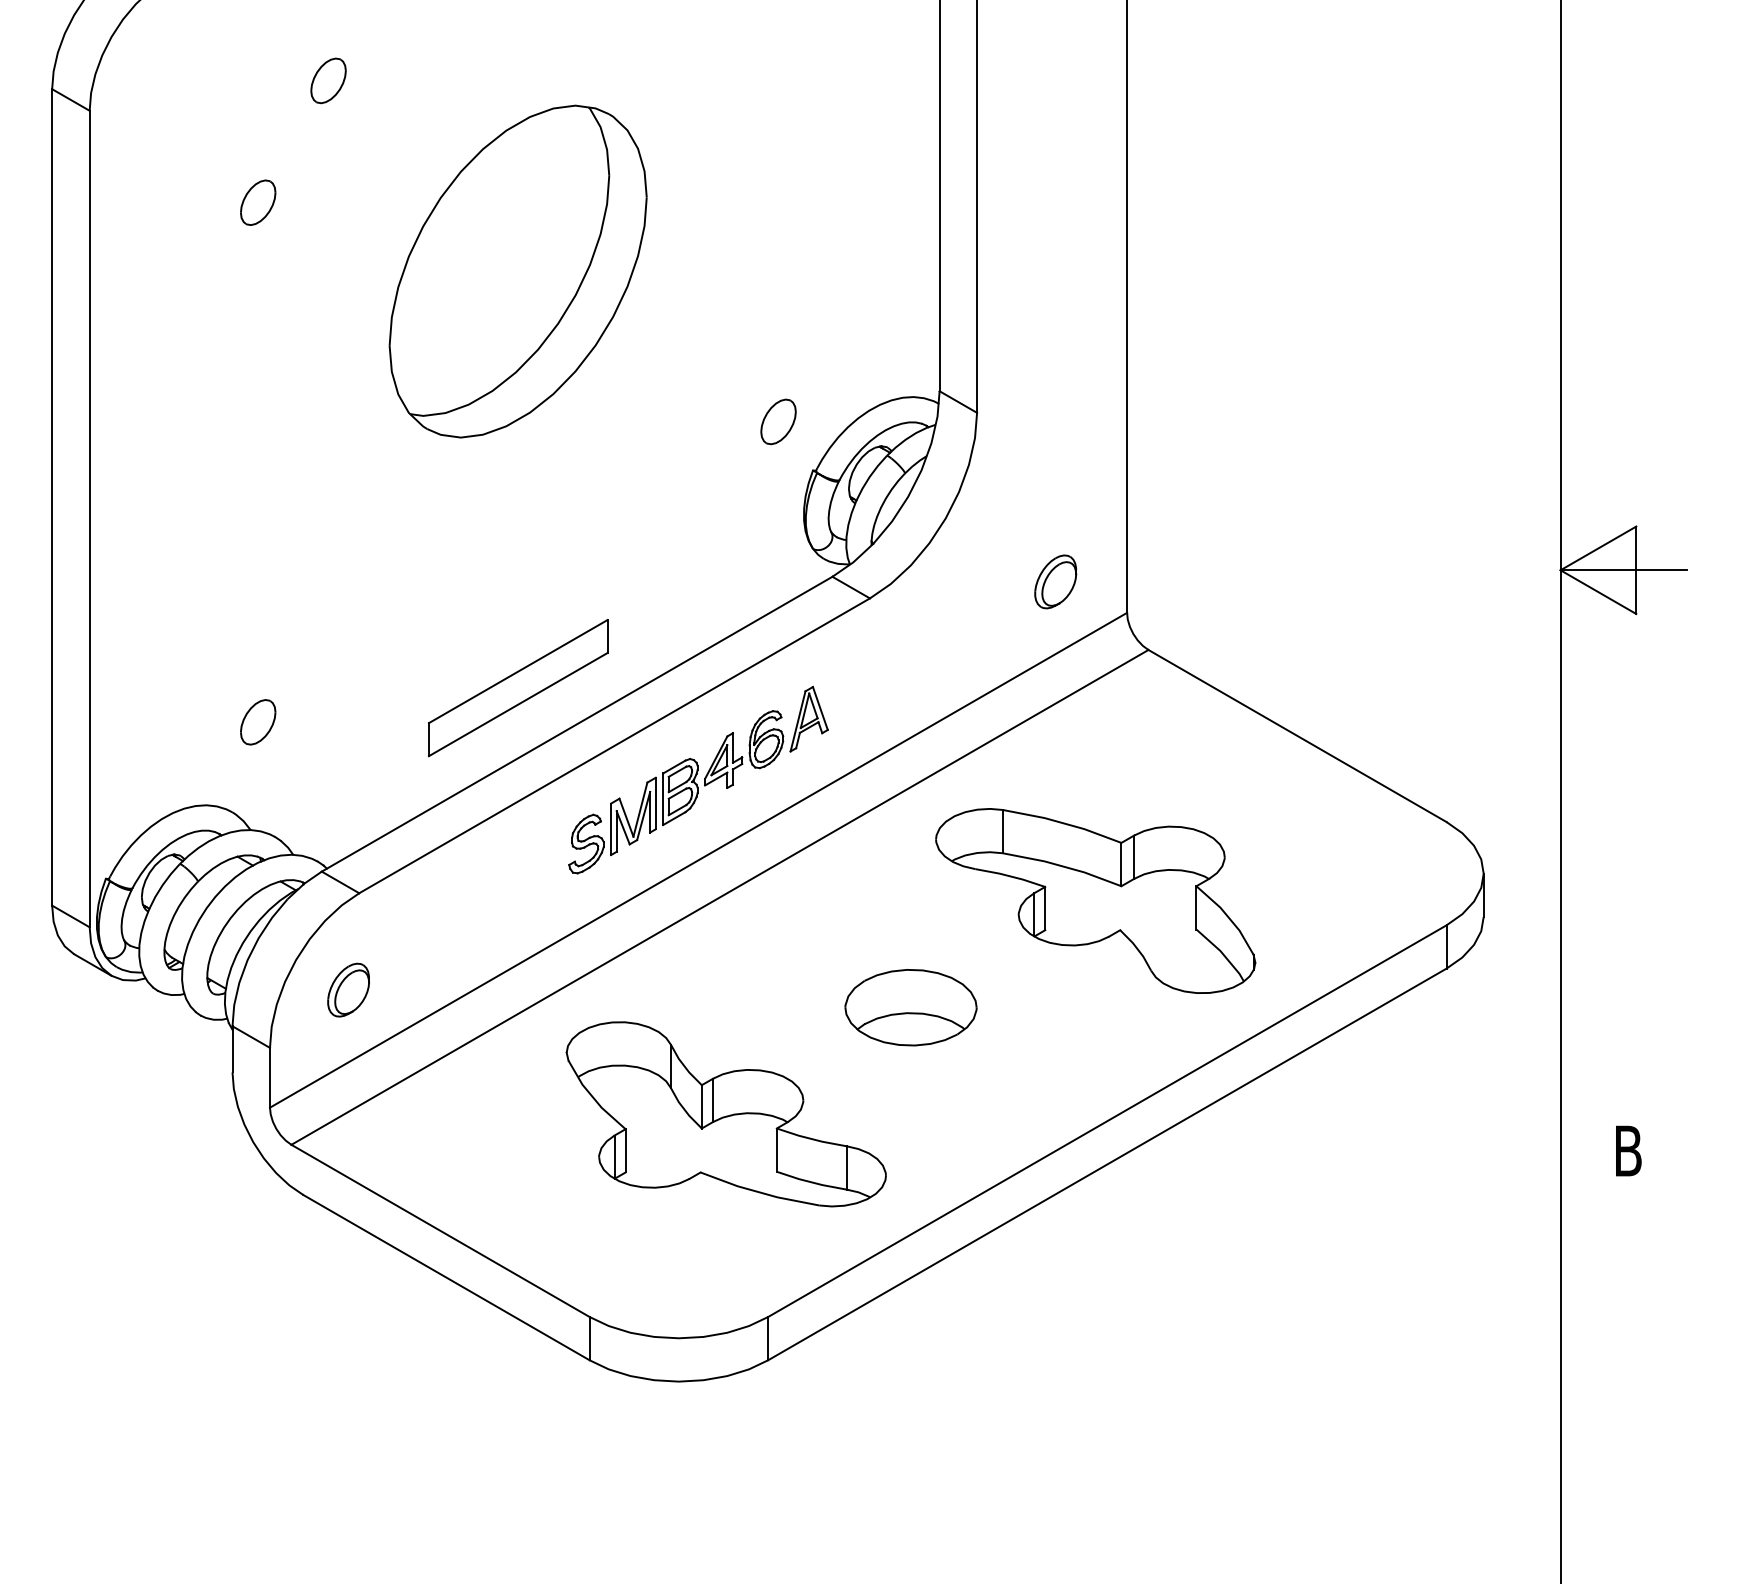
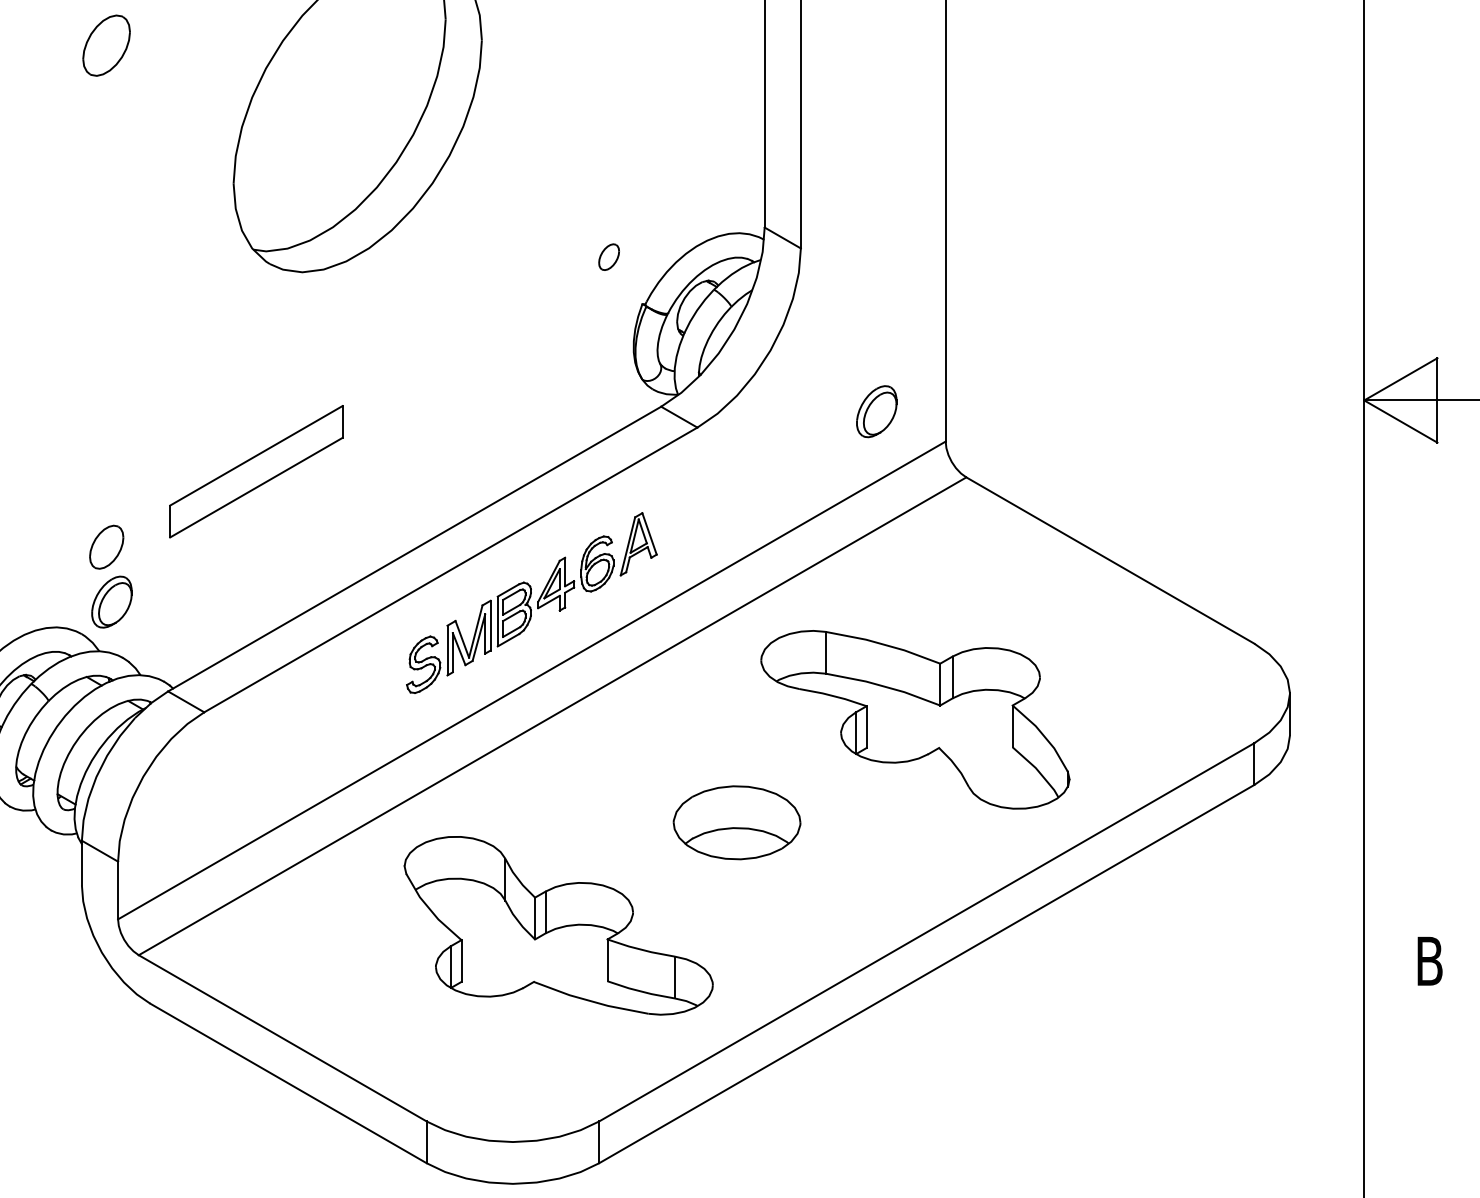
part: (258, 202) -> (107, 45), size x1.4
part: (778, 421) -> (609, 256), size x0.6
part: (518, 688) -> (256, 472), moved
part: (348, 989) -> (111, 601), moved

